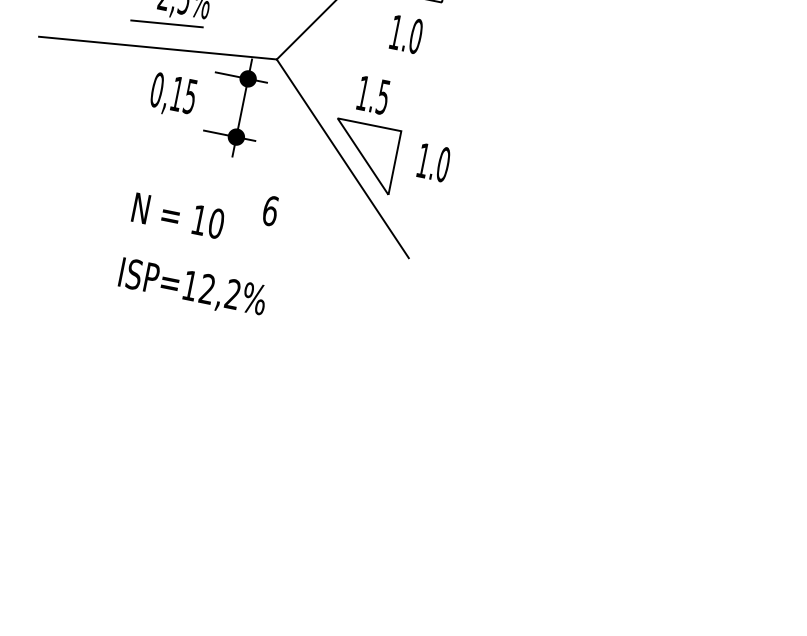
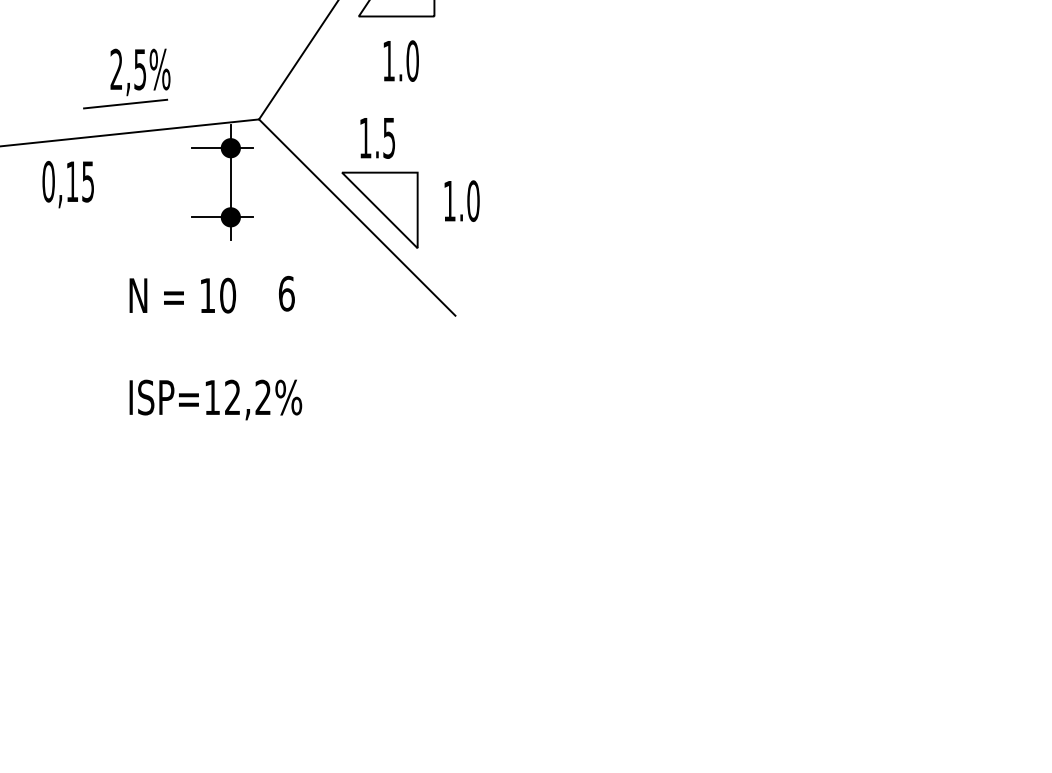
text: (172, 95) -> (67, 184), moved
text: (178, 215) -> (182, 295), moved

